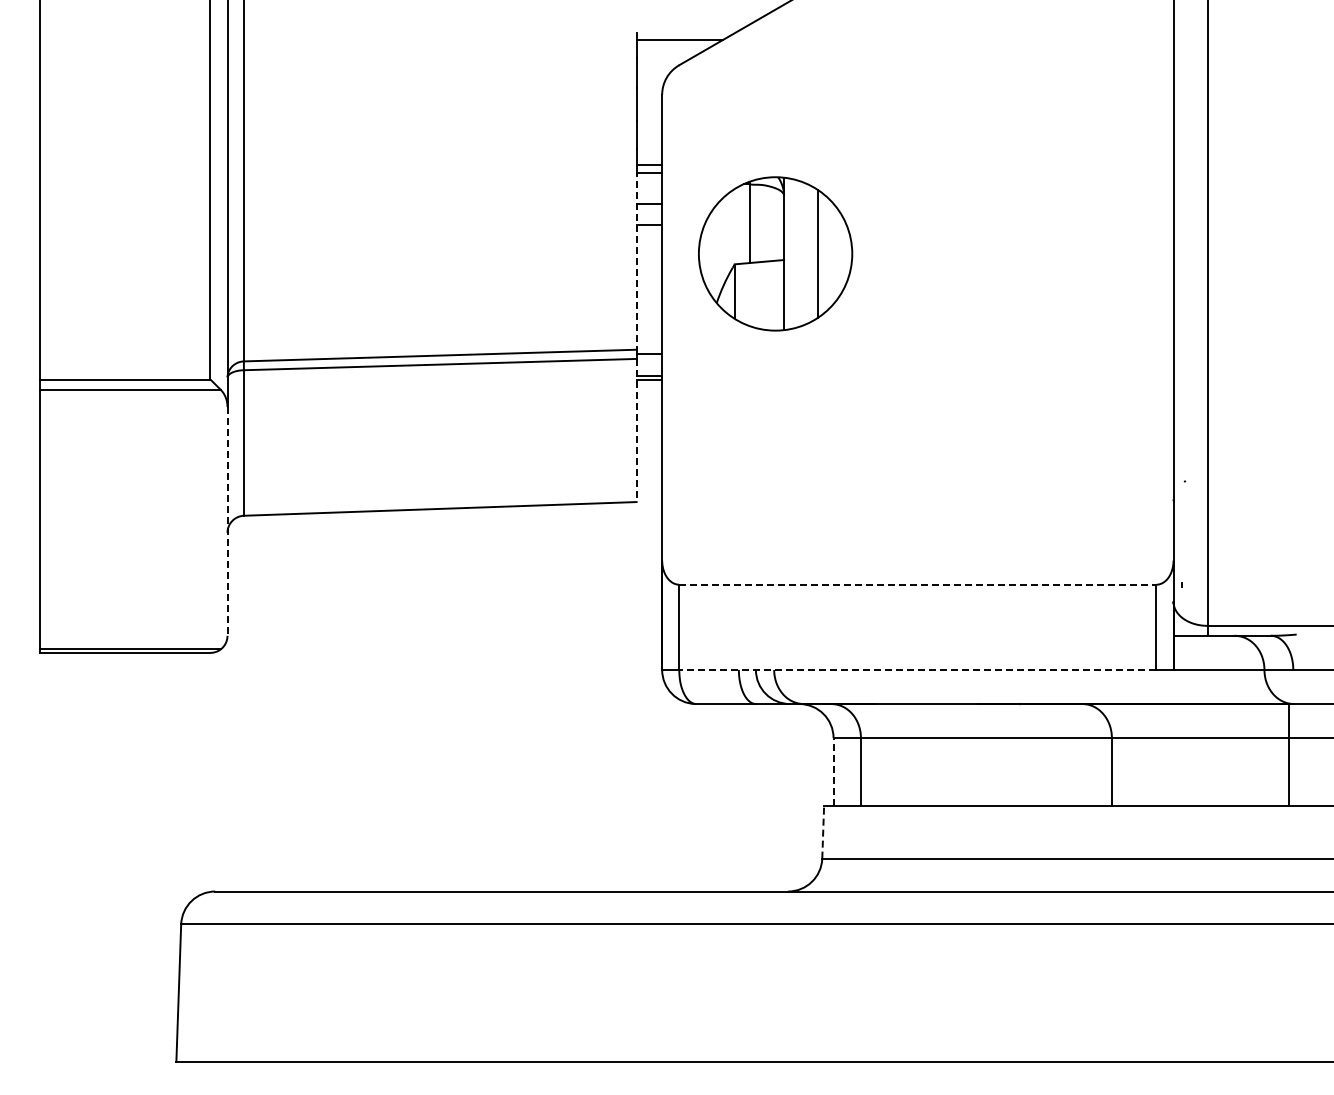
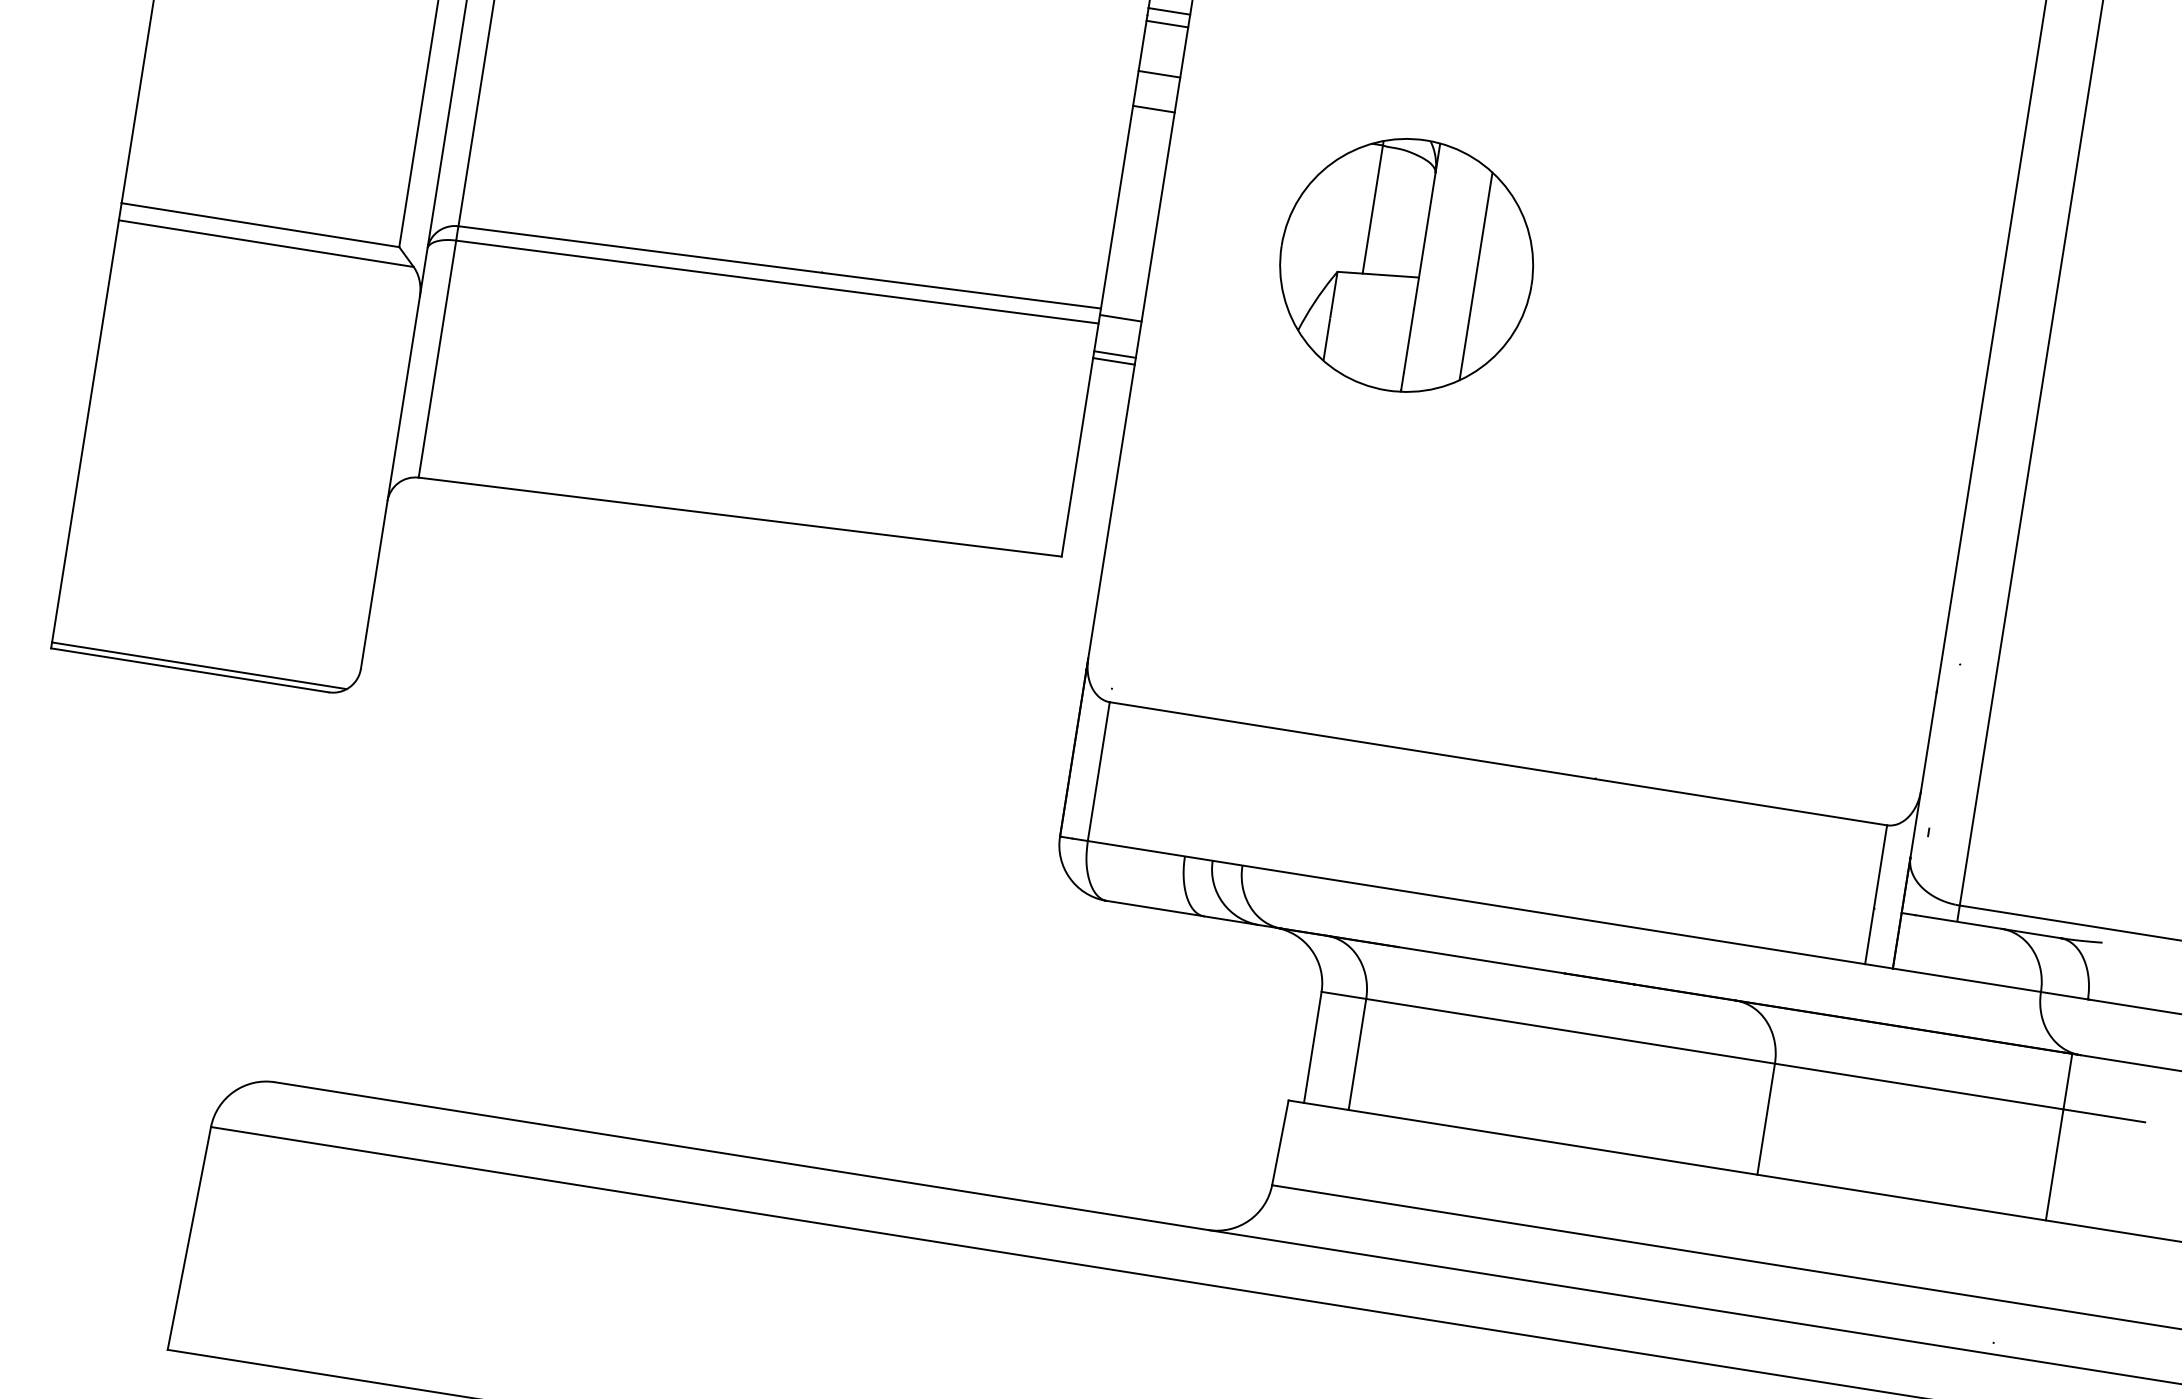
part: (775, 253) -> (1406, 264), moved
line: (636, 260) -> (1123, 163), dashed -> solid
line: (636, 430) -> (1080, 440), dashed -> solid
line: (227, 521) -> (390, 482), dashed -> solid
line: (917, 584) -> (1497, 763), dashed -> solid
line: (917, 669) -> (1476, 901), dashed -> solid
line: (833, 771) -> (1312, 1046), dashed -> solid
line: (823, 831) -> (1281, 1141), dashed -> solid

